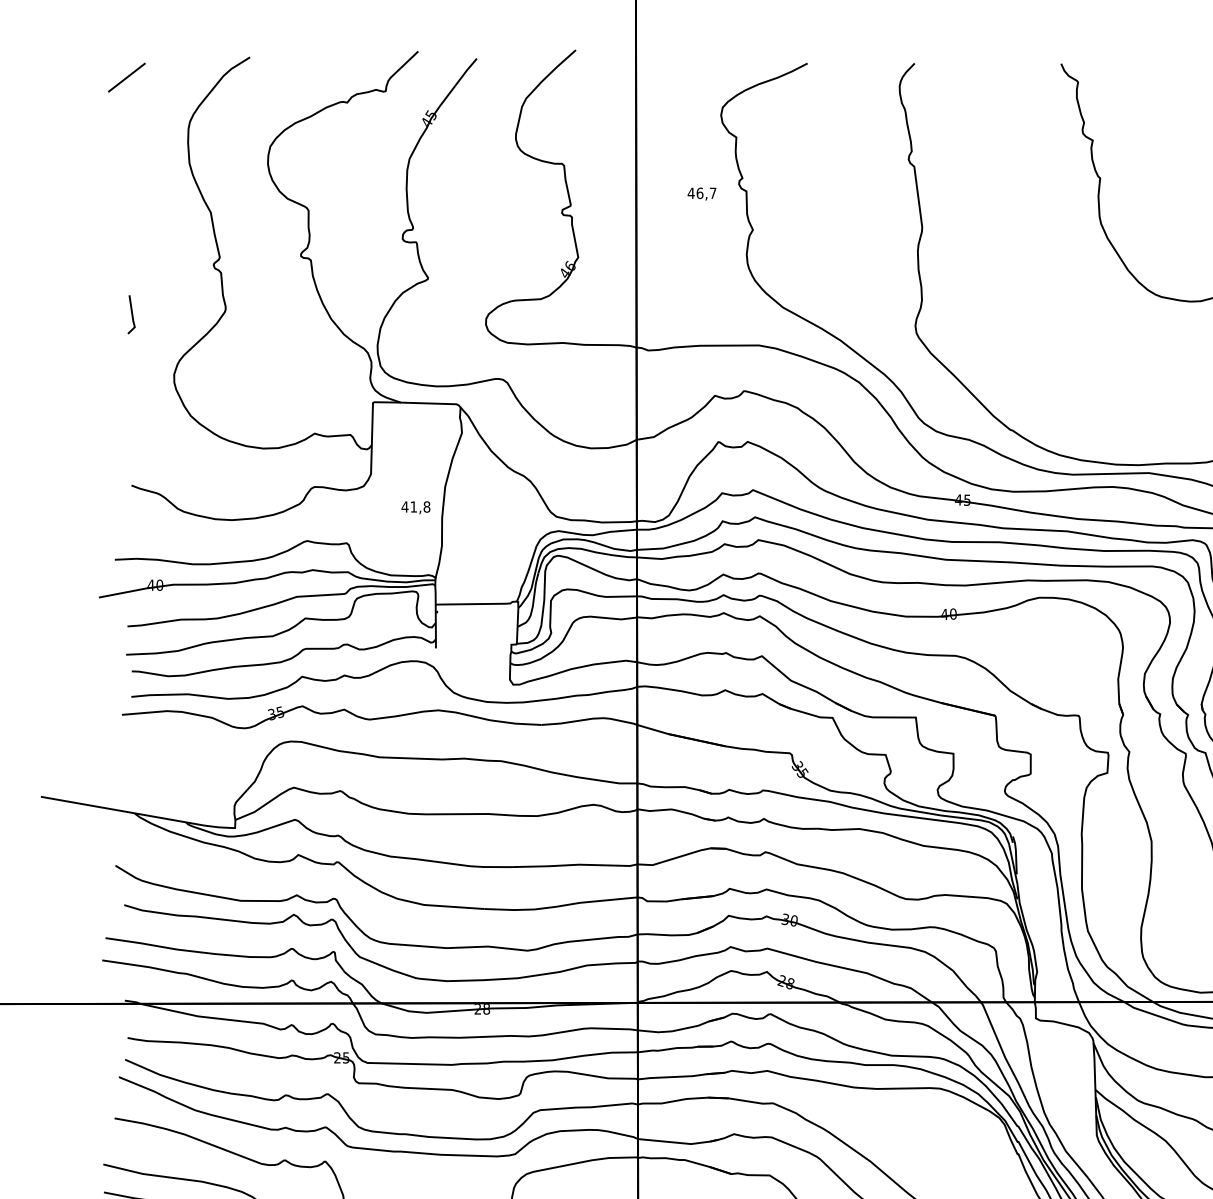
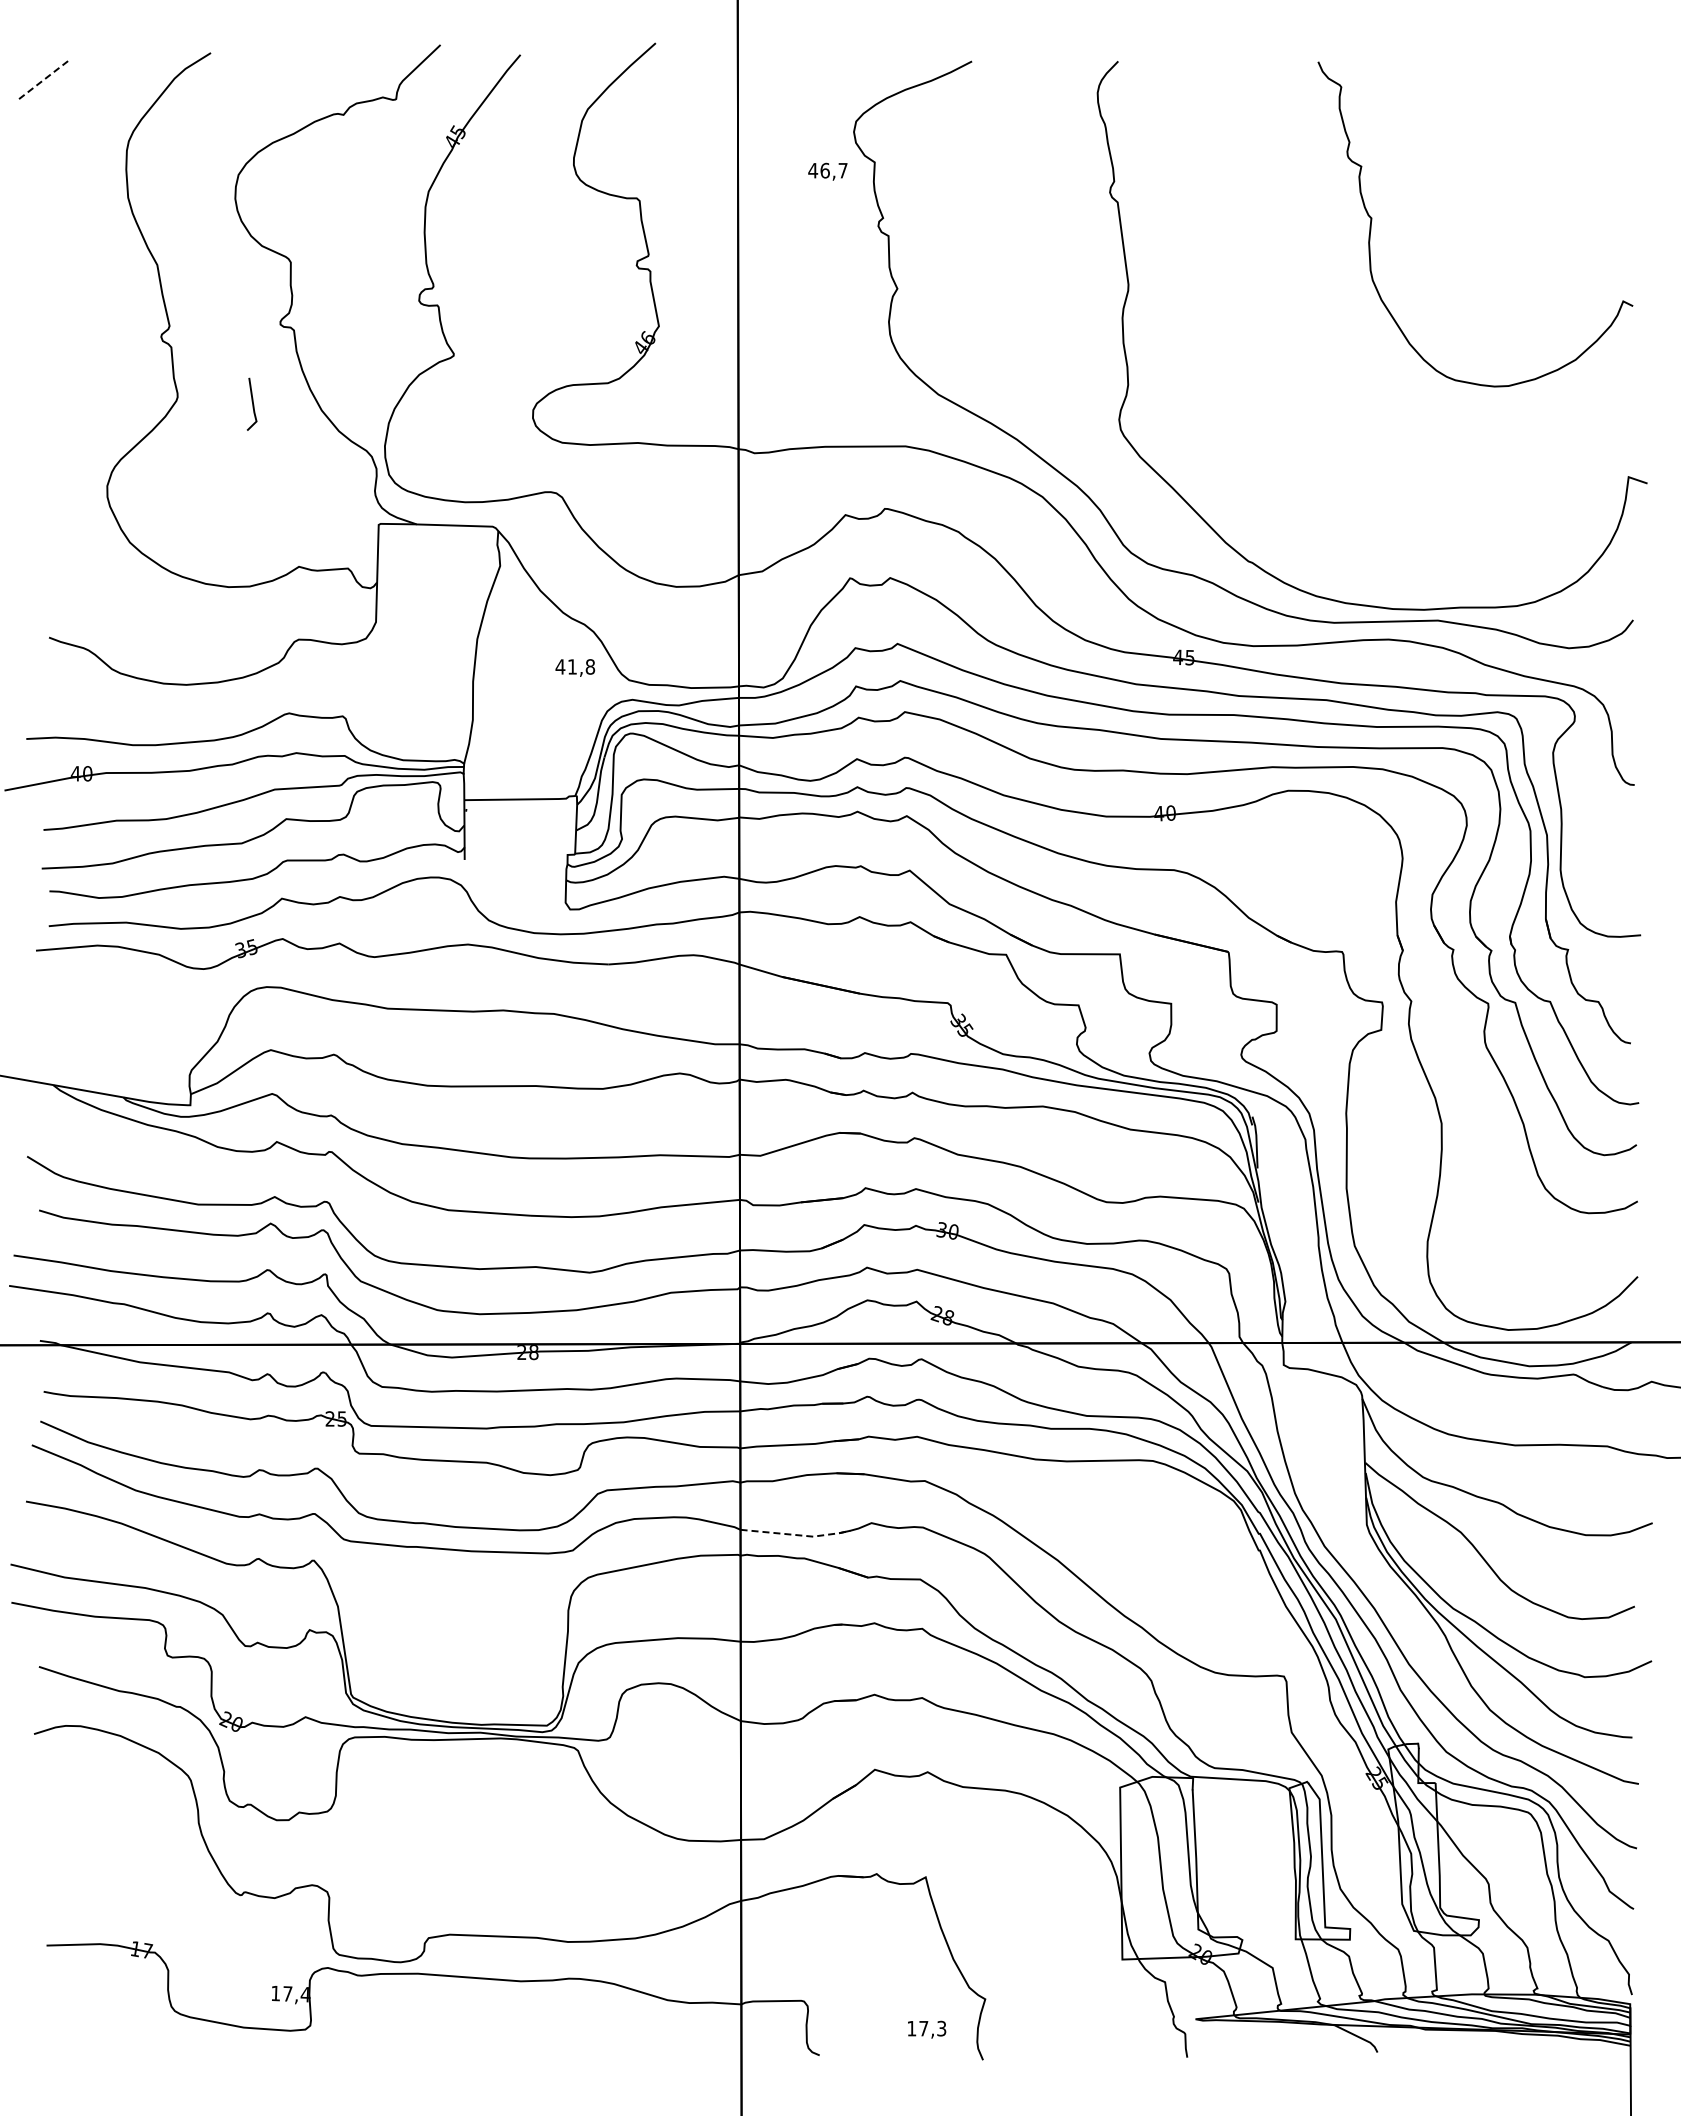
line: (126, 78) -> (42, 81), solid -> dashed
text: (701, 193) -> (827, 171), moved
line: (131, 314) -> (252, 403), moved
text: (416, 507) -> (575, 667), moved
line: (679, 1143) -> (797, 1535), solid -> dashed

